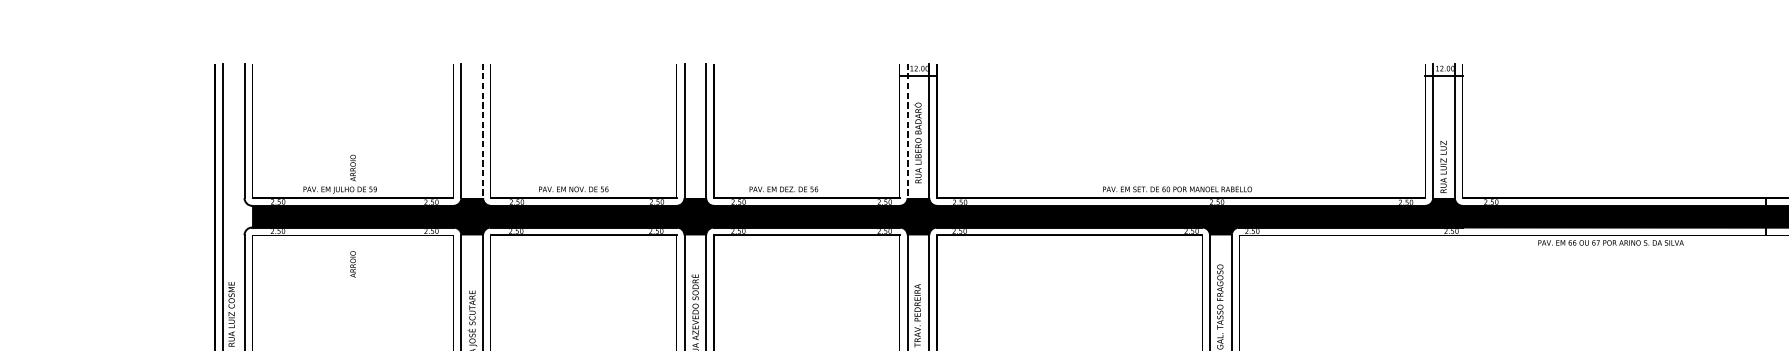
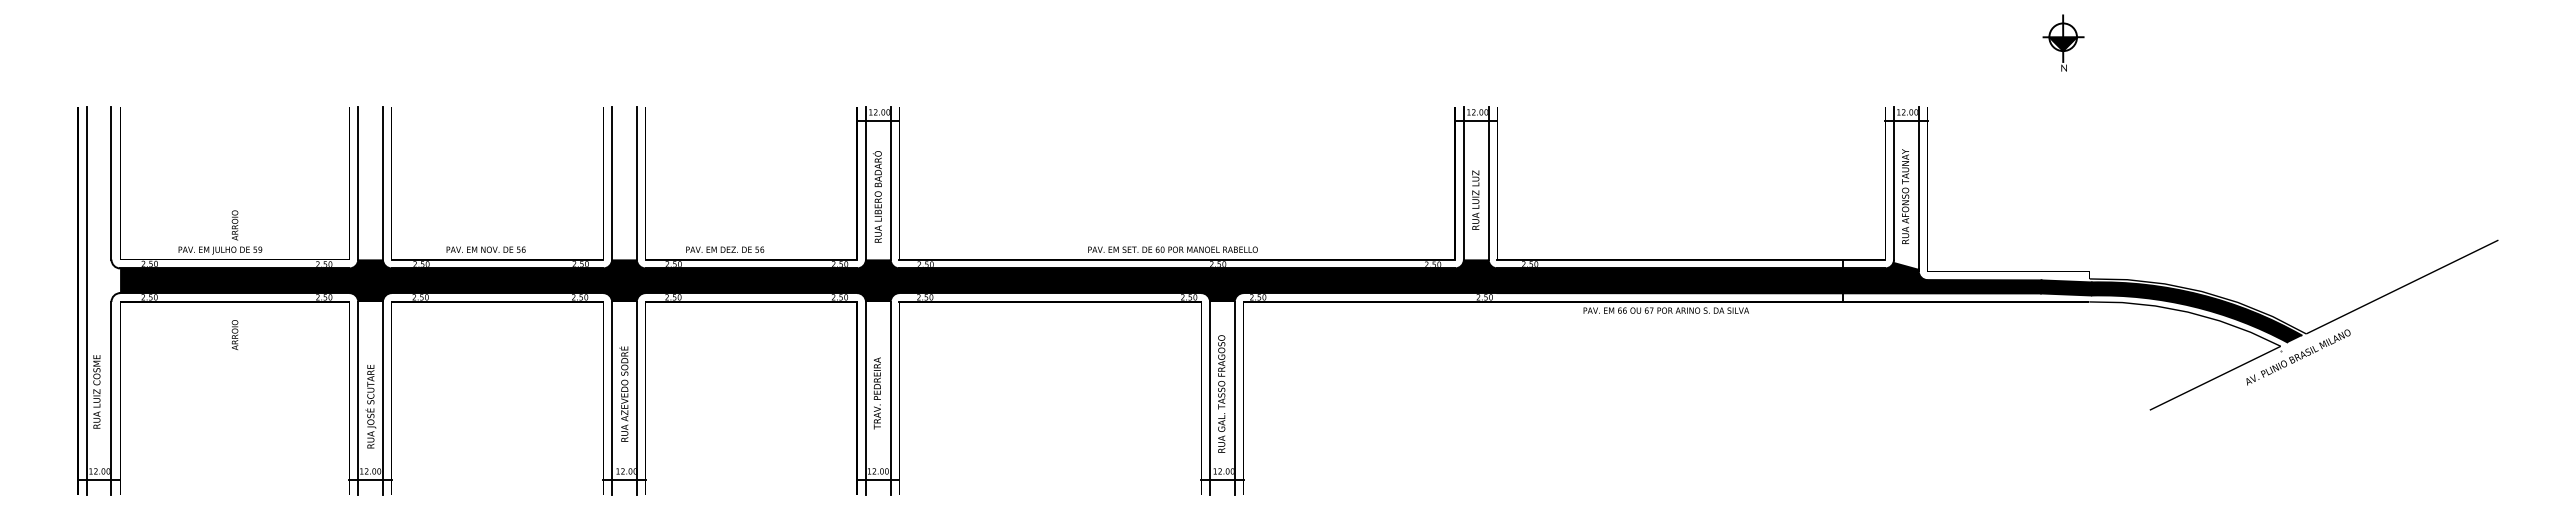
line: (482, 131) -> (382, 183), dashed -> solid
line: (907, 131) -> (865, 183), dashed -> solid
text: (1443, 166) -> (1475, 199), moved

